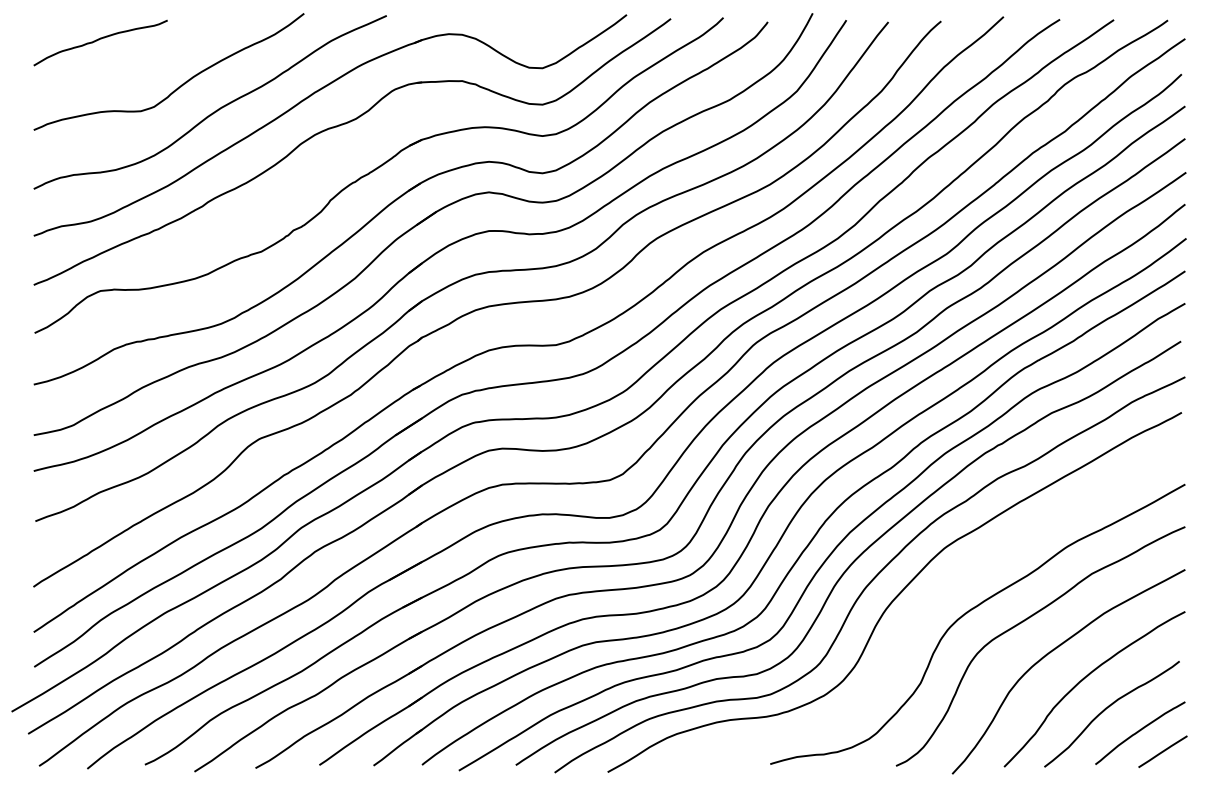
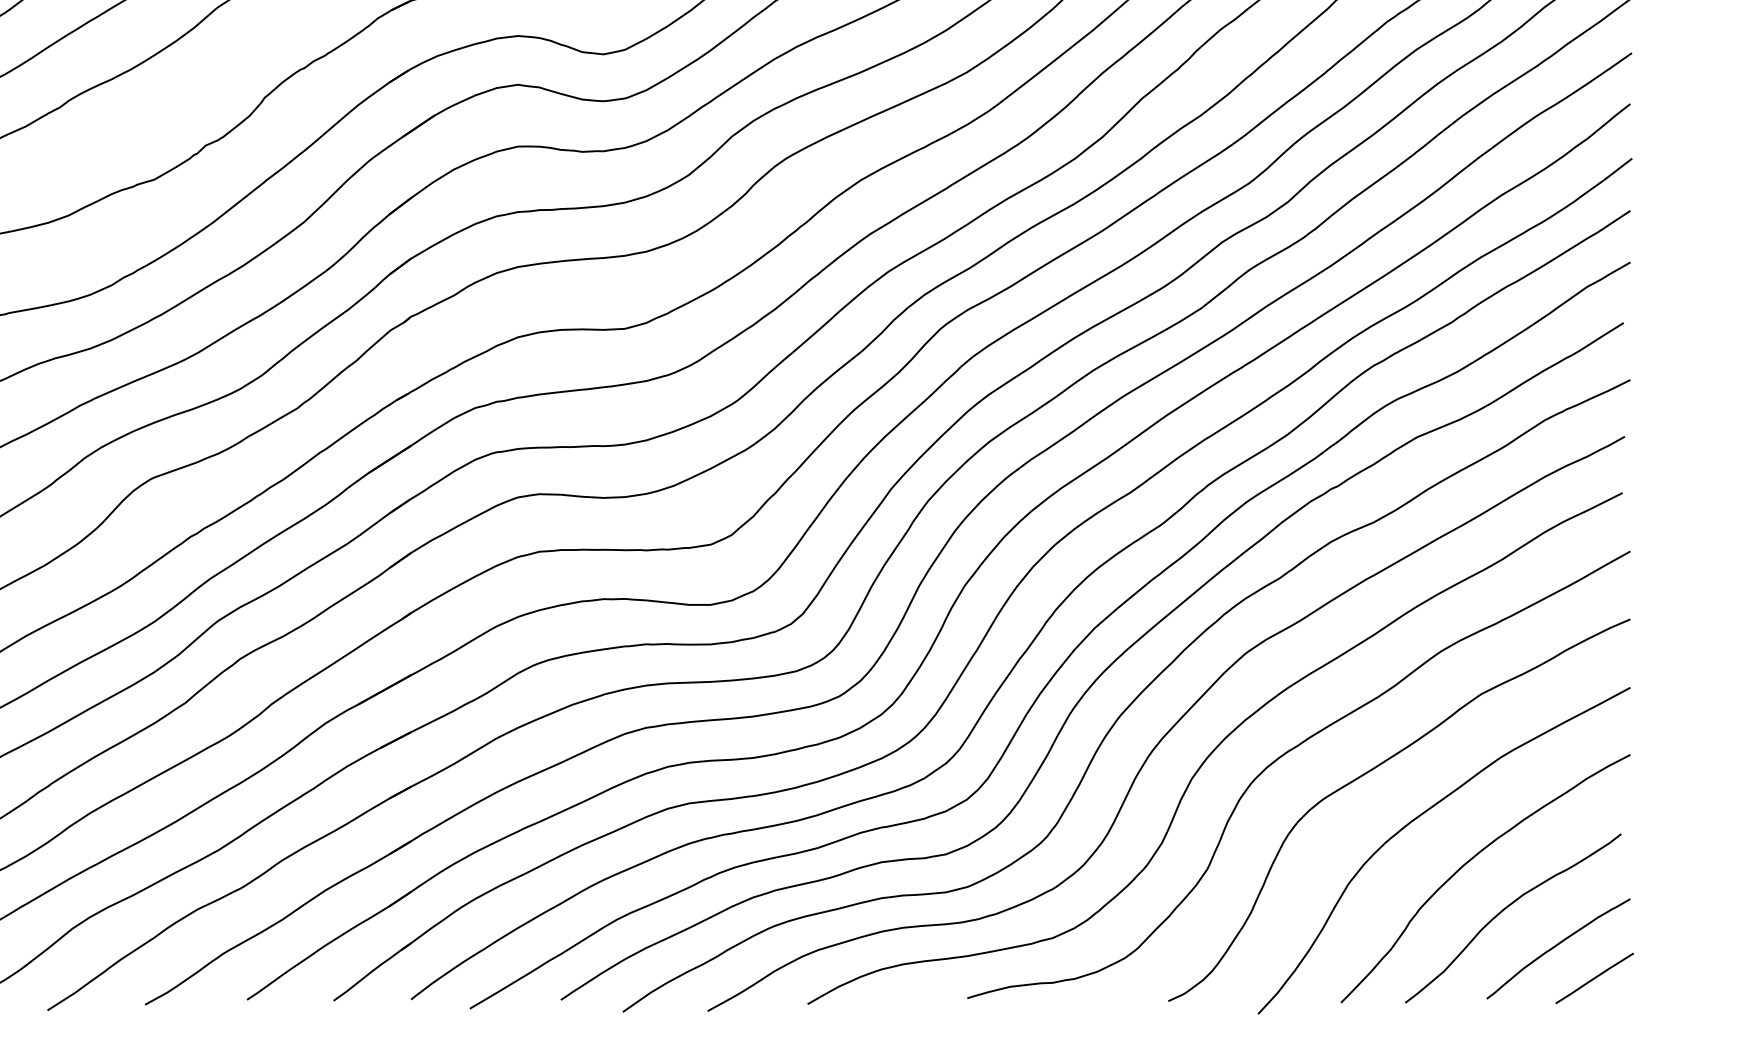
curve: (925, 607) -> (1215, 747), added

